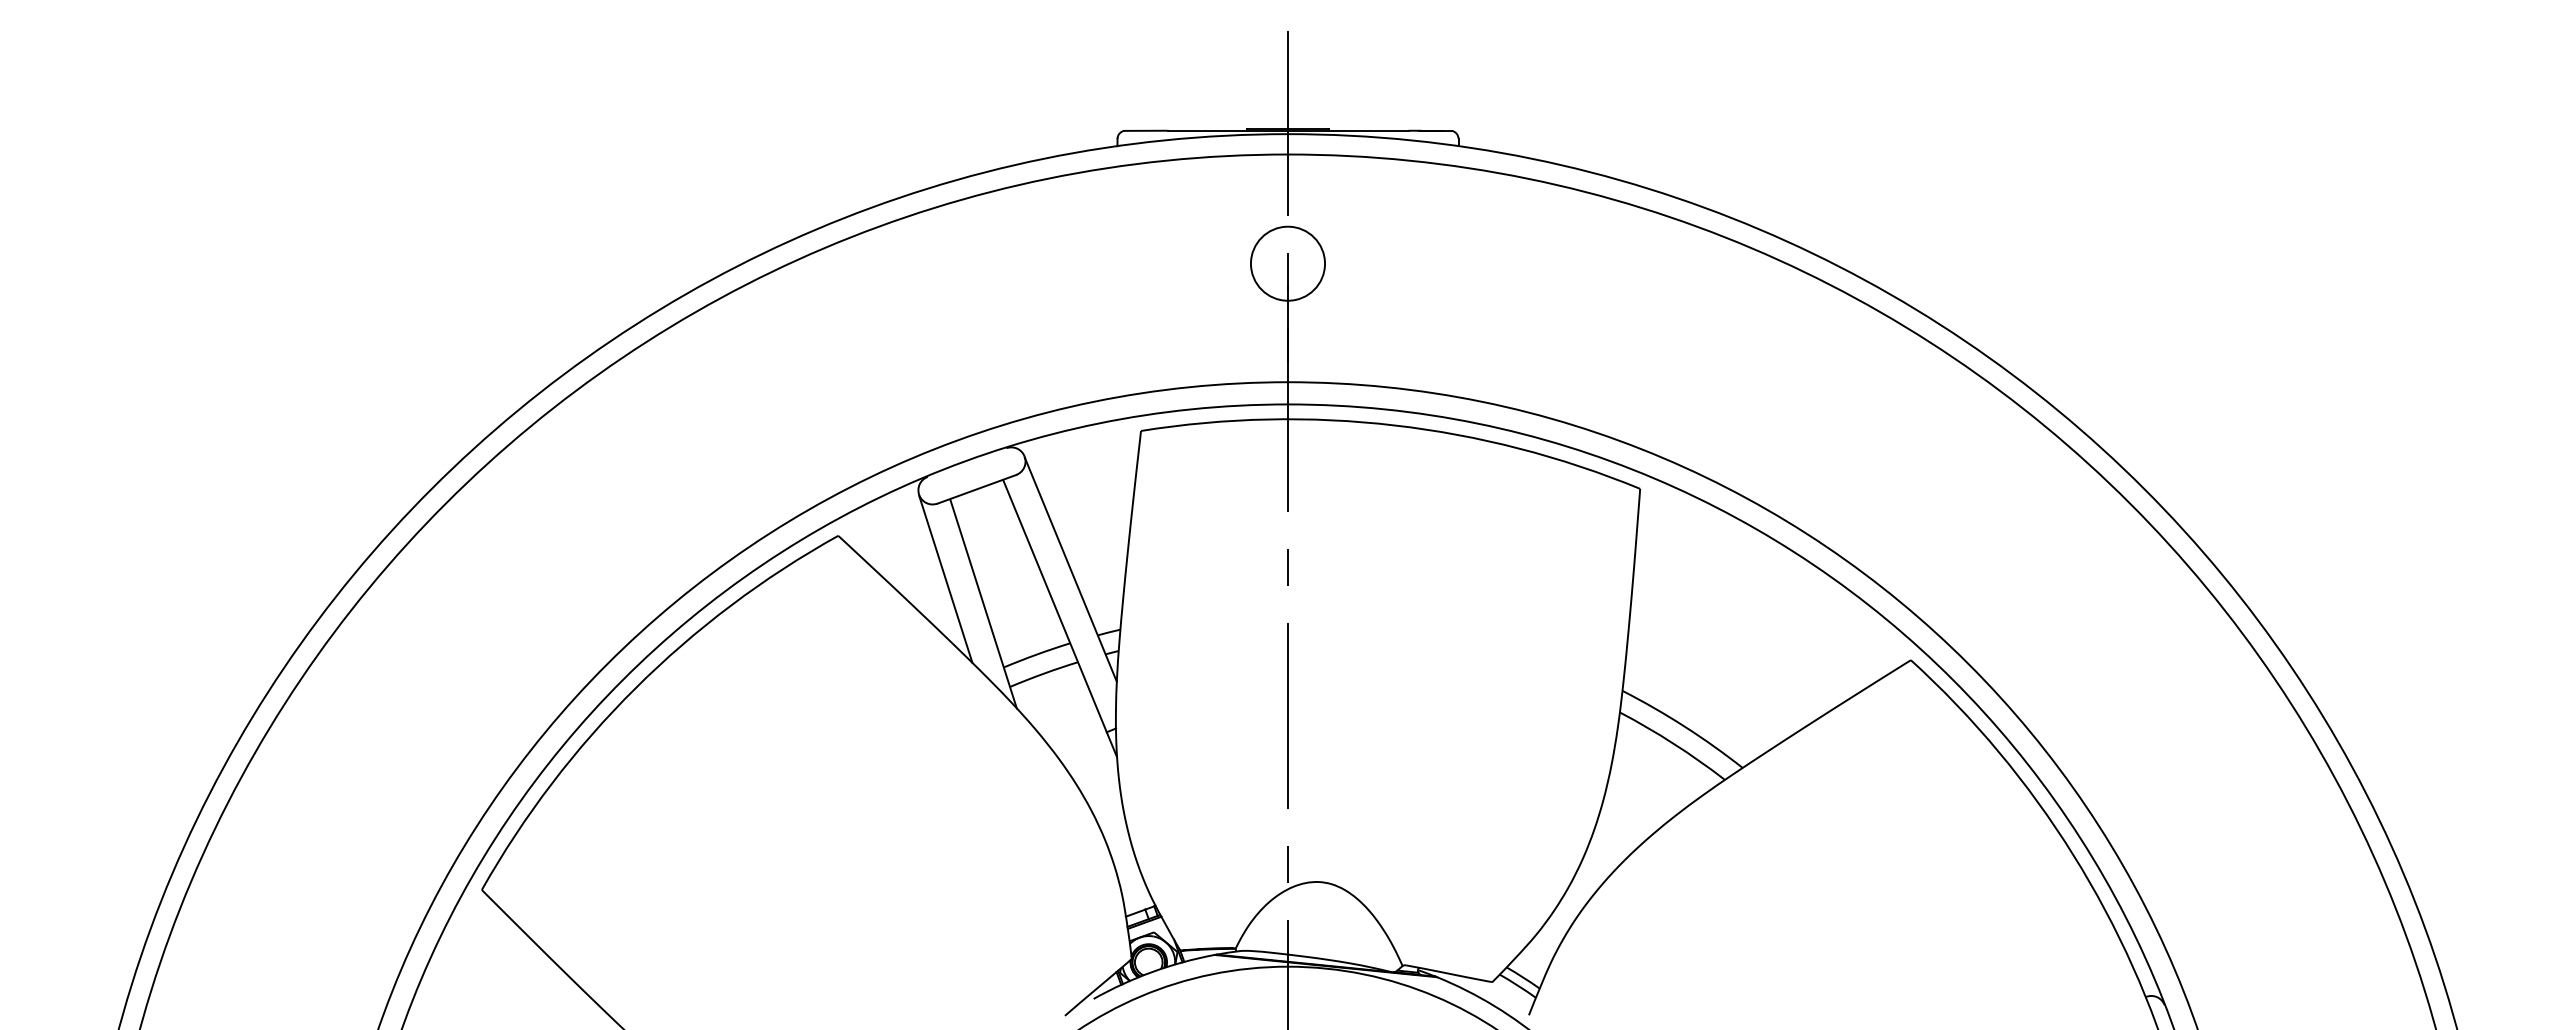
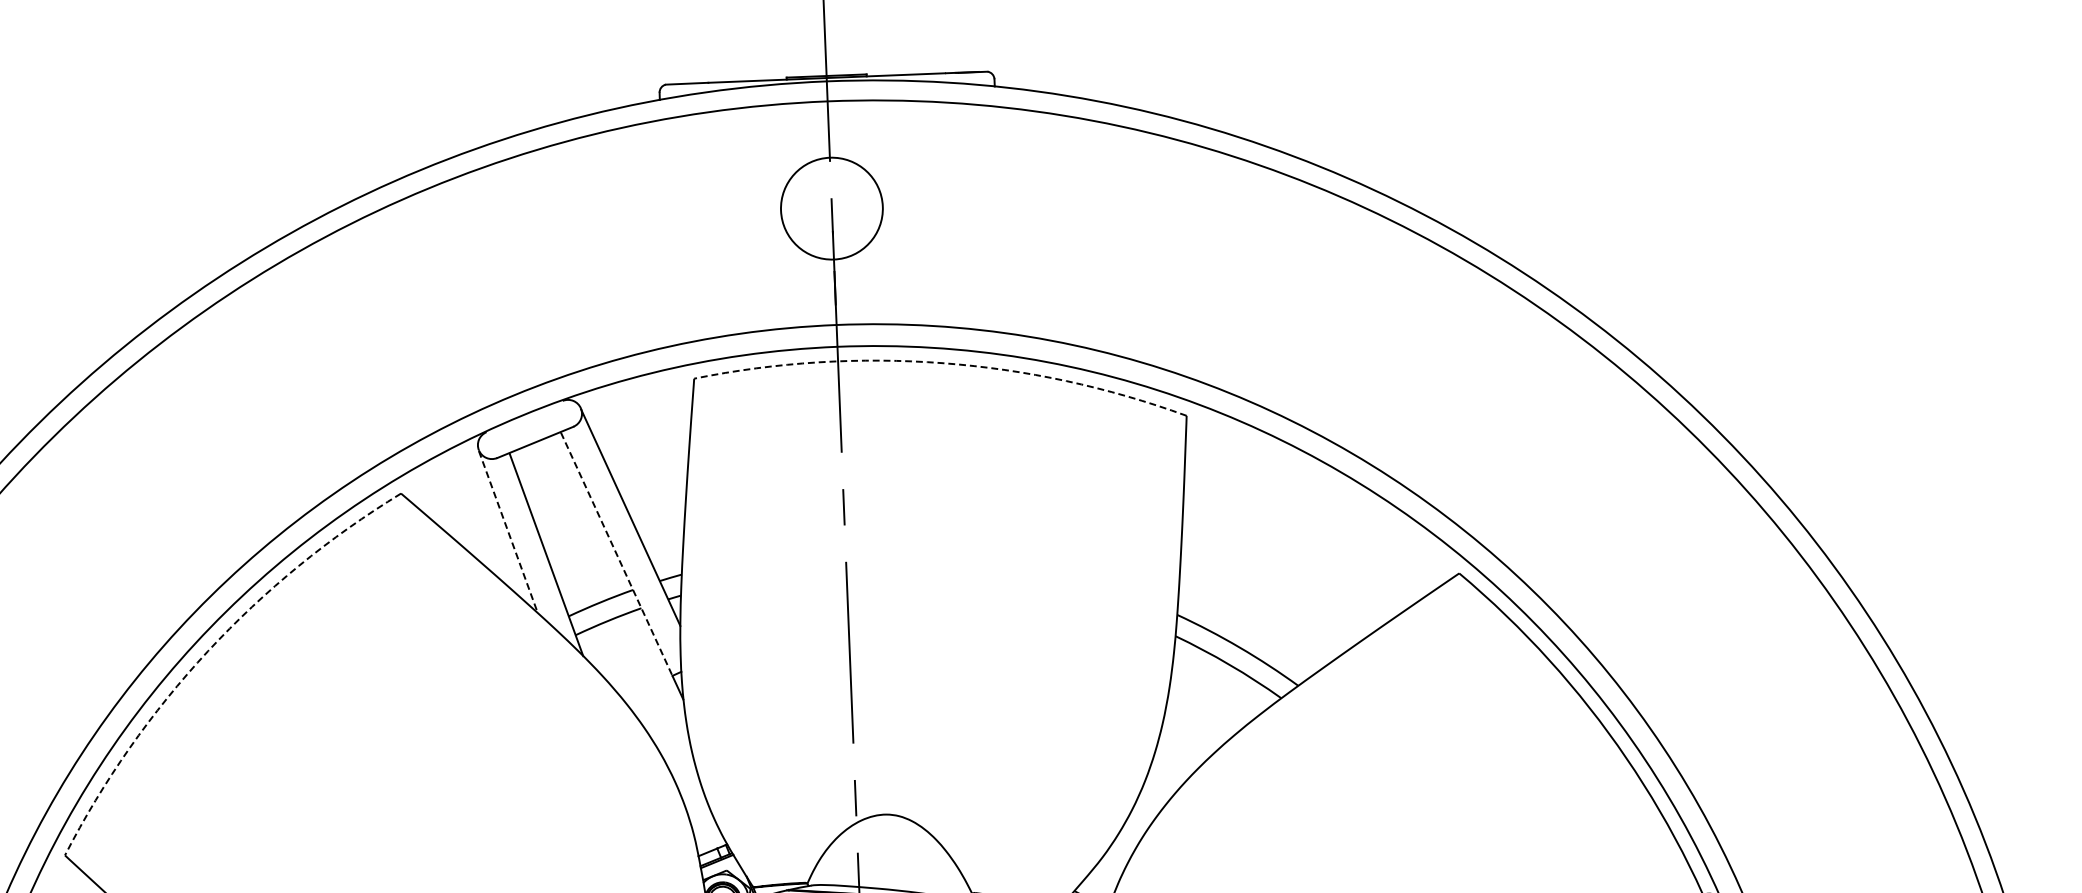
circle: (1287, 263) -> (831, 208), size x1.4
arc: (1394, 425) -> (942, 363), solid -> dashed
line: (945, 579) -> (508, 532), solid -> dashed
line: (1055, 606) -> (617, 554), solid -> dashed
arc: (635, 688) -> (207, 651), solid -> dashed

